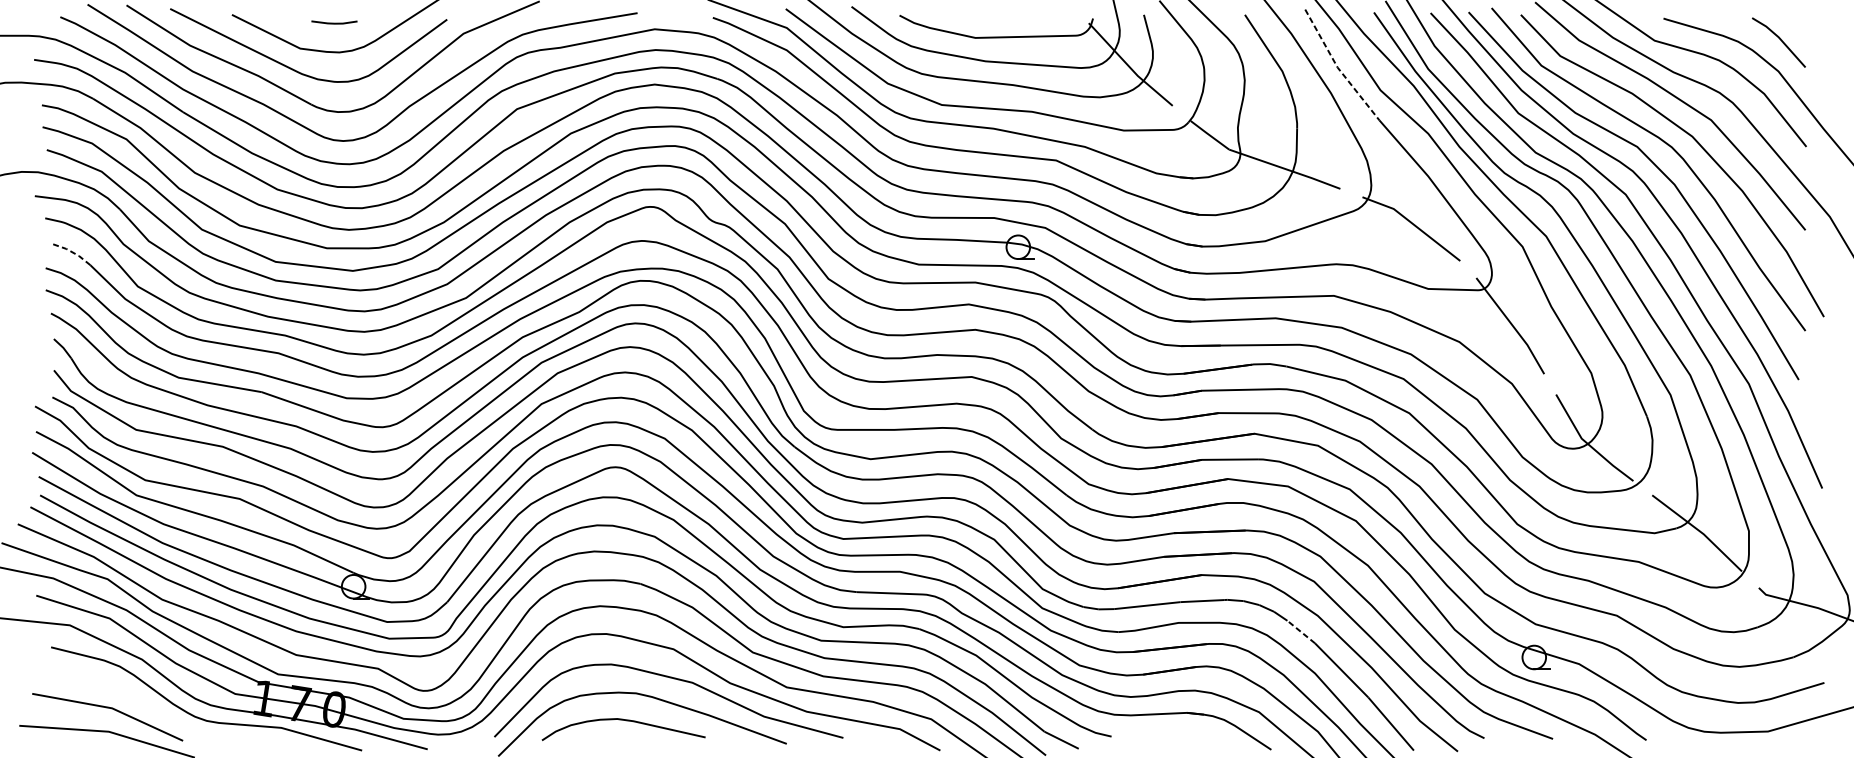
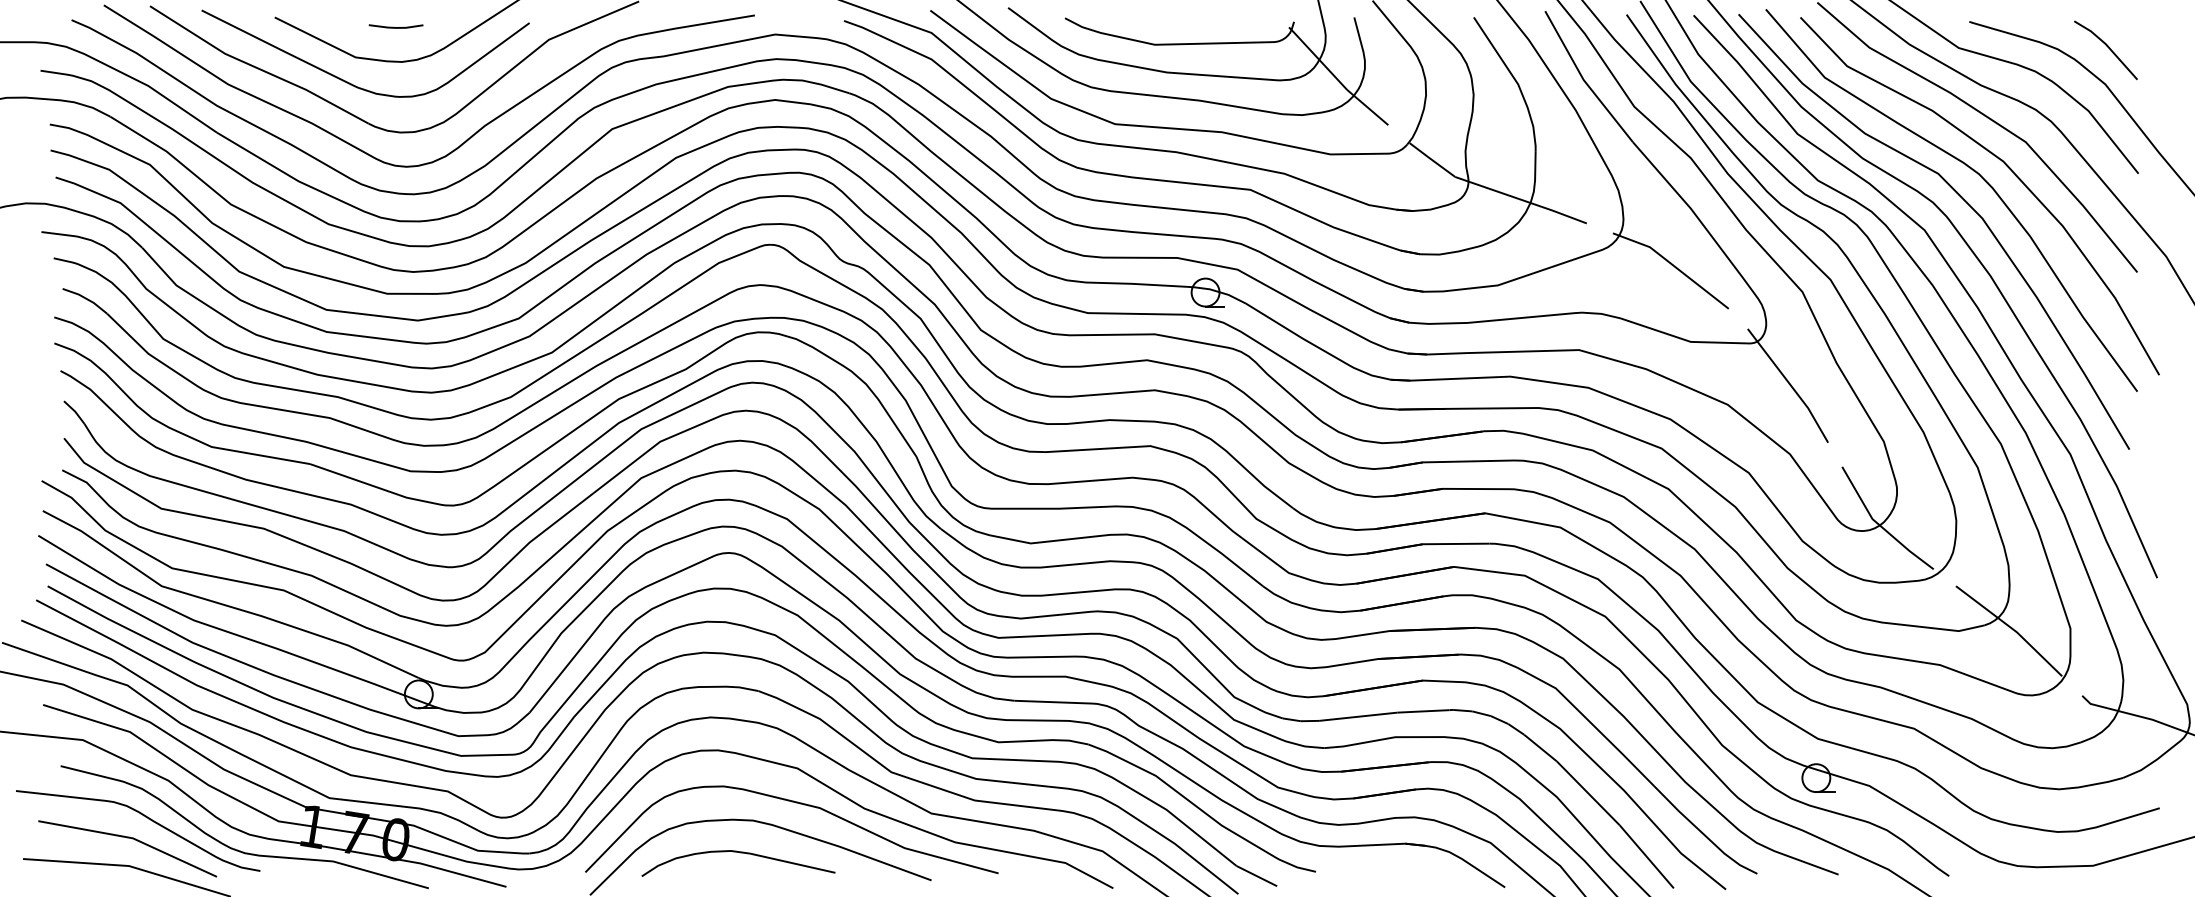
line: (1337, 67) -> (1583, 79), dashed -> solid
line: (72, 252) -> (86, 298), dashed -> solid
line: (1301, 631) -> (1540, 747), dashed -> solid
curve: (122, 690) -> (145, 817), added

